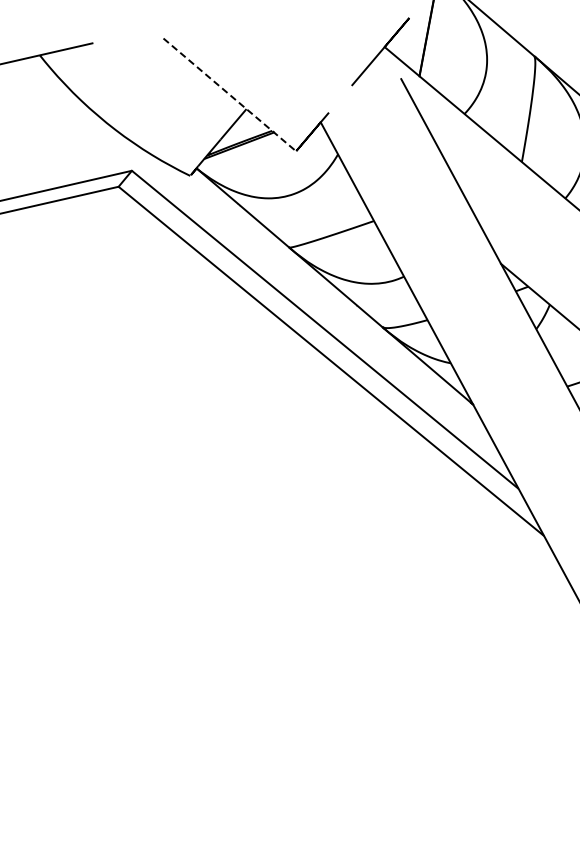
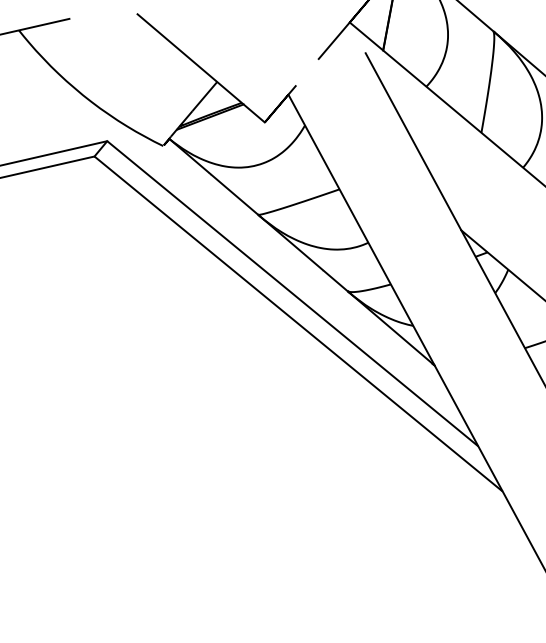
line: (230, 95) -> (201, 68), dashed -> solid

